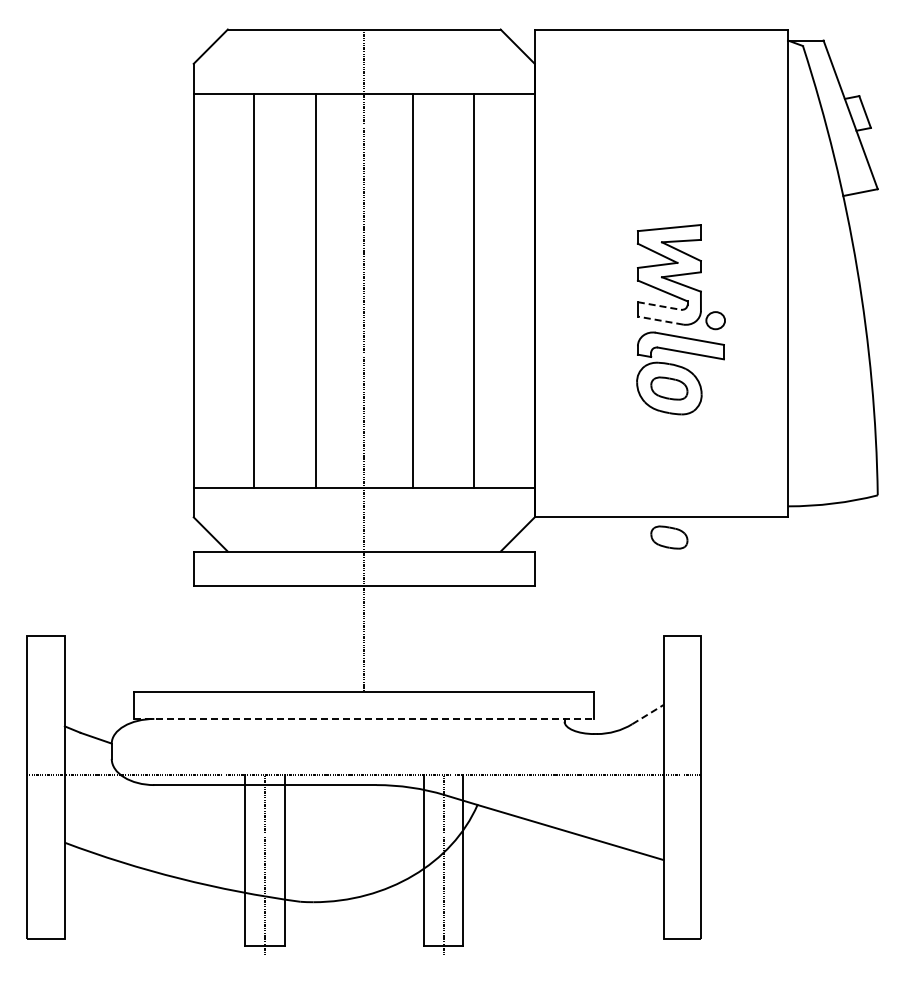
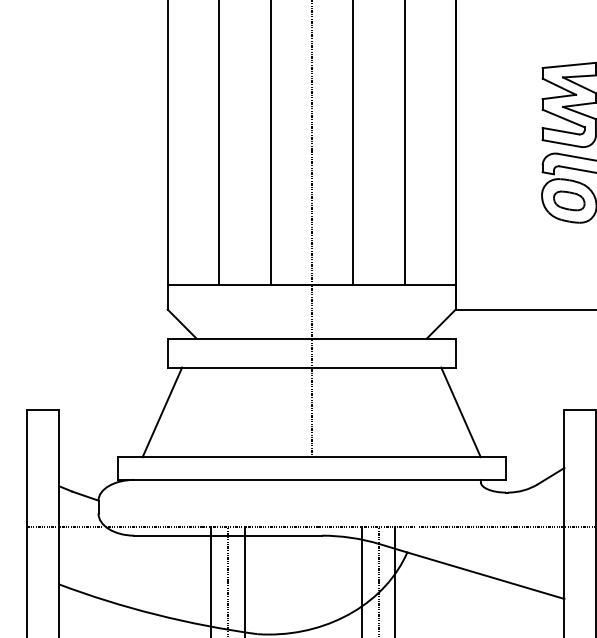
line: (659, 305) -> (560, 130), dashed -> solid
line: (660, 320) -> (561, 143), dashed -> solid
part: (669, 537) -> (569, 326), removed
line: (187, 638) -> (162, 411), added
line: (540, 638) -> (460, 411), added
line: (648, 714) -> (551, 476), dashed -> solid
line: (364, 718) -> (311, 479), dashed -> solid

